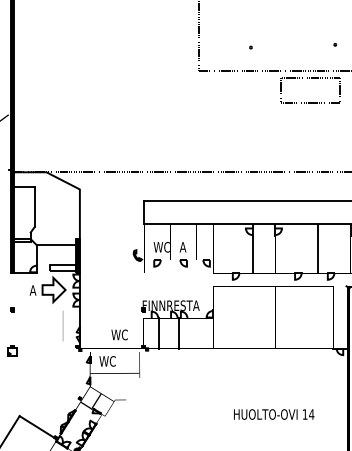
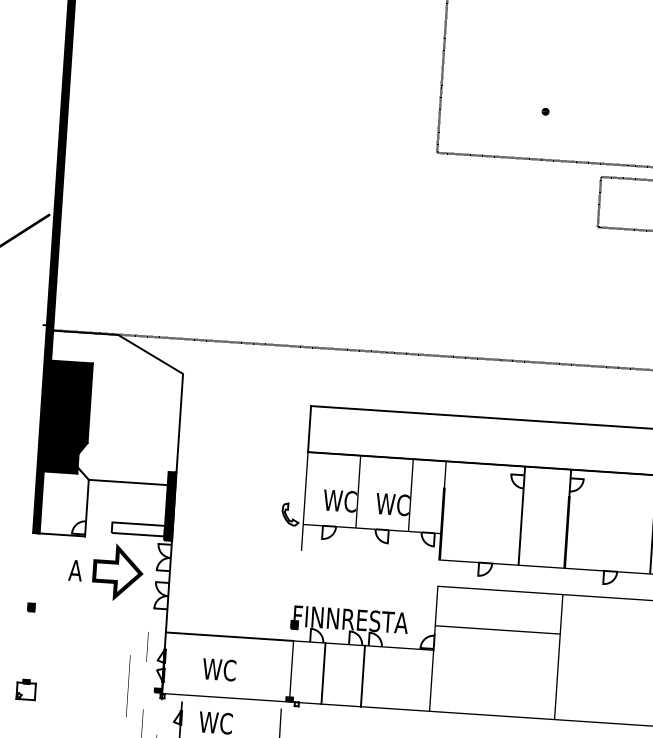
fill: (23, 214) -> (66, 416), added
text: (187, 247) -> (391, 504), A -> WC
line: (111, 318) -> (229, 637), added
line: (62, 325) -> (127, 685), moved
text: (119, 334) -> (219, 668), moved

